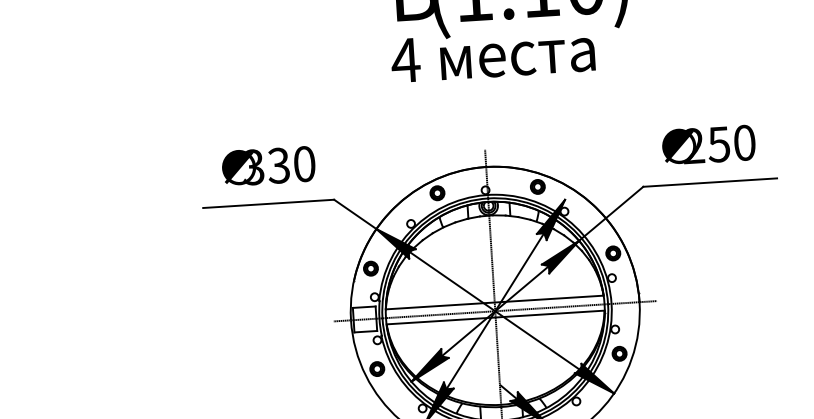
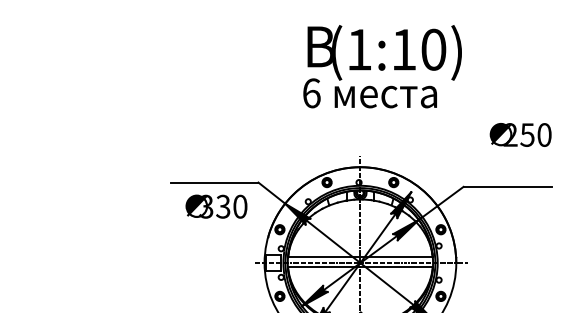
text: (405, 60) -> (311, 93), 4 -> 6
text: (708, 144) -> (520, 134), moved
text: (268, 166) -> (216, 206), moved

